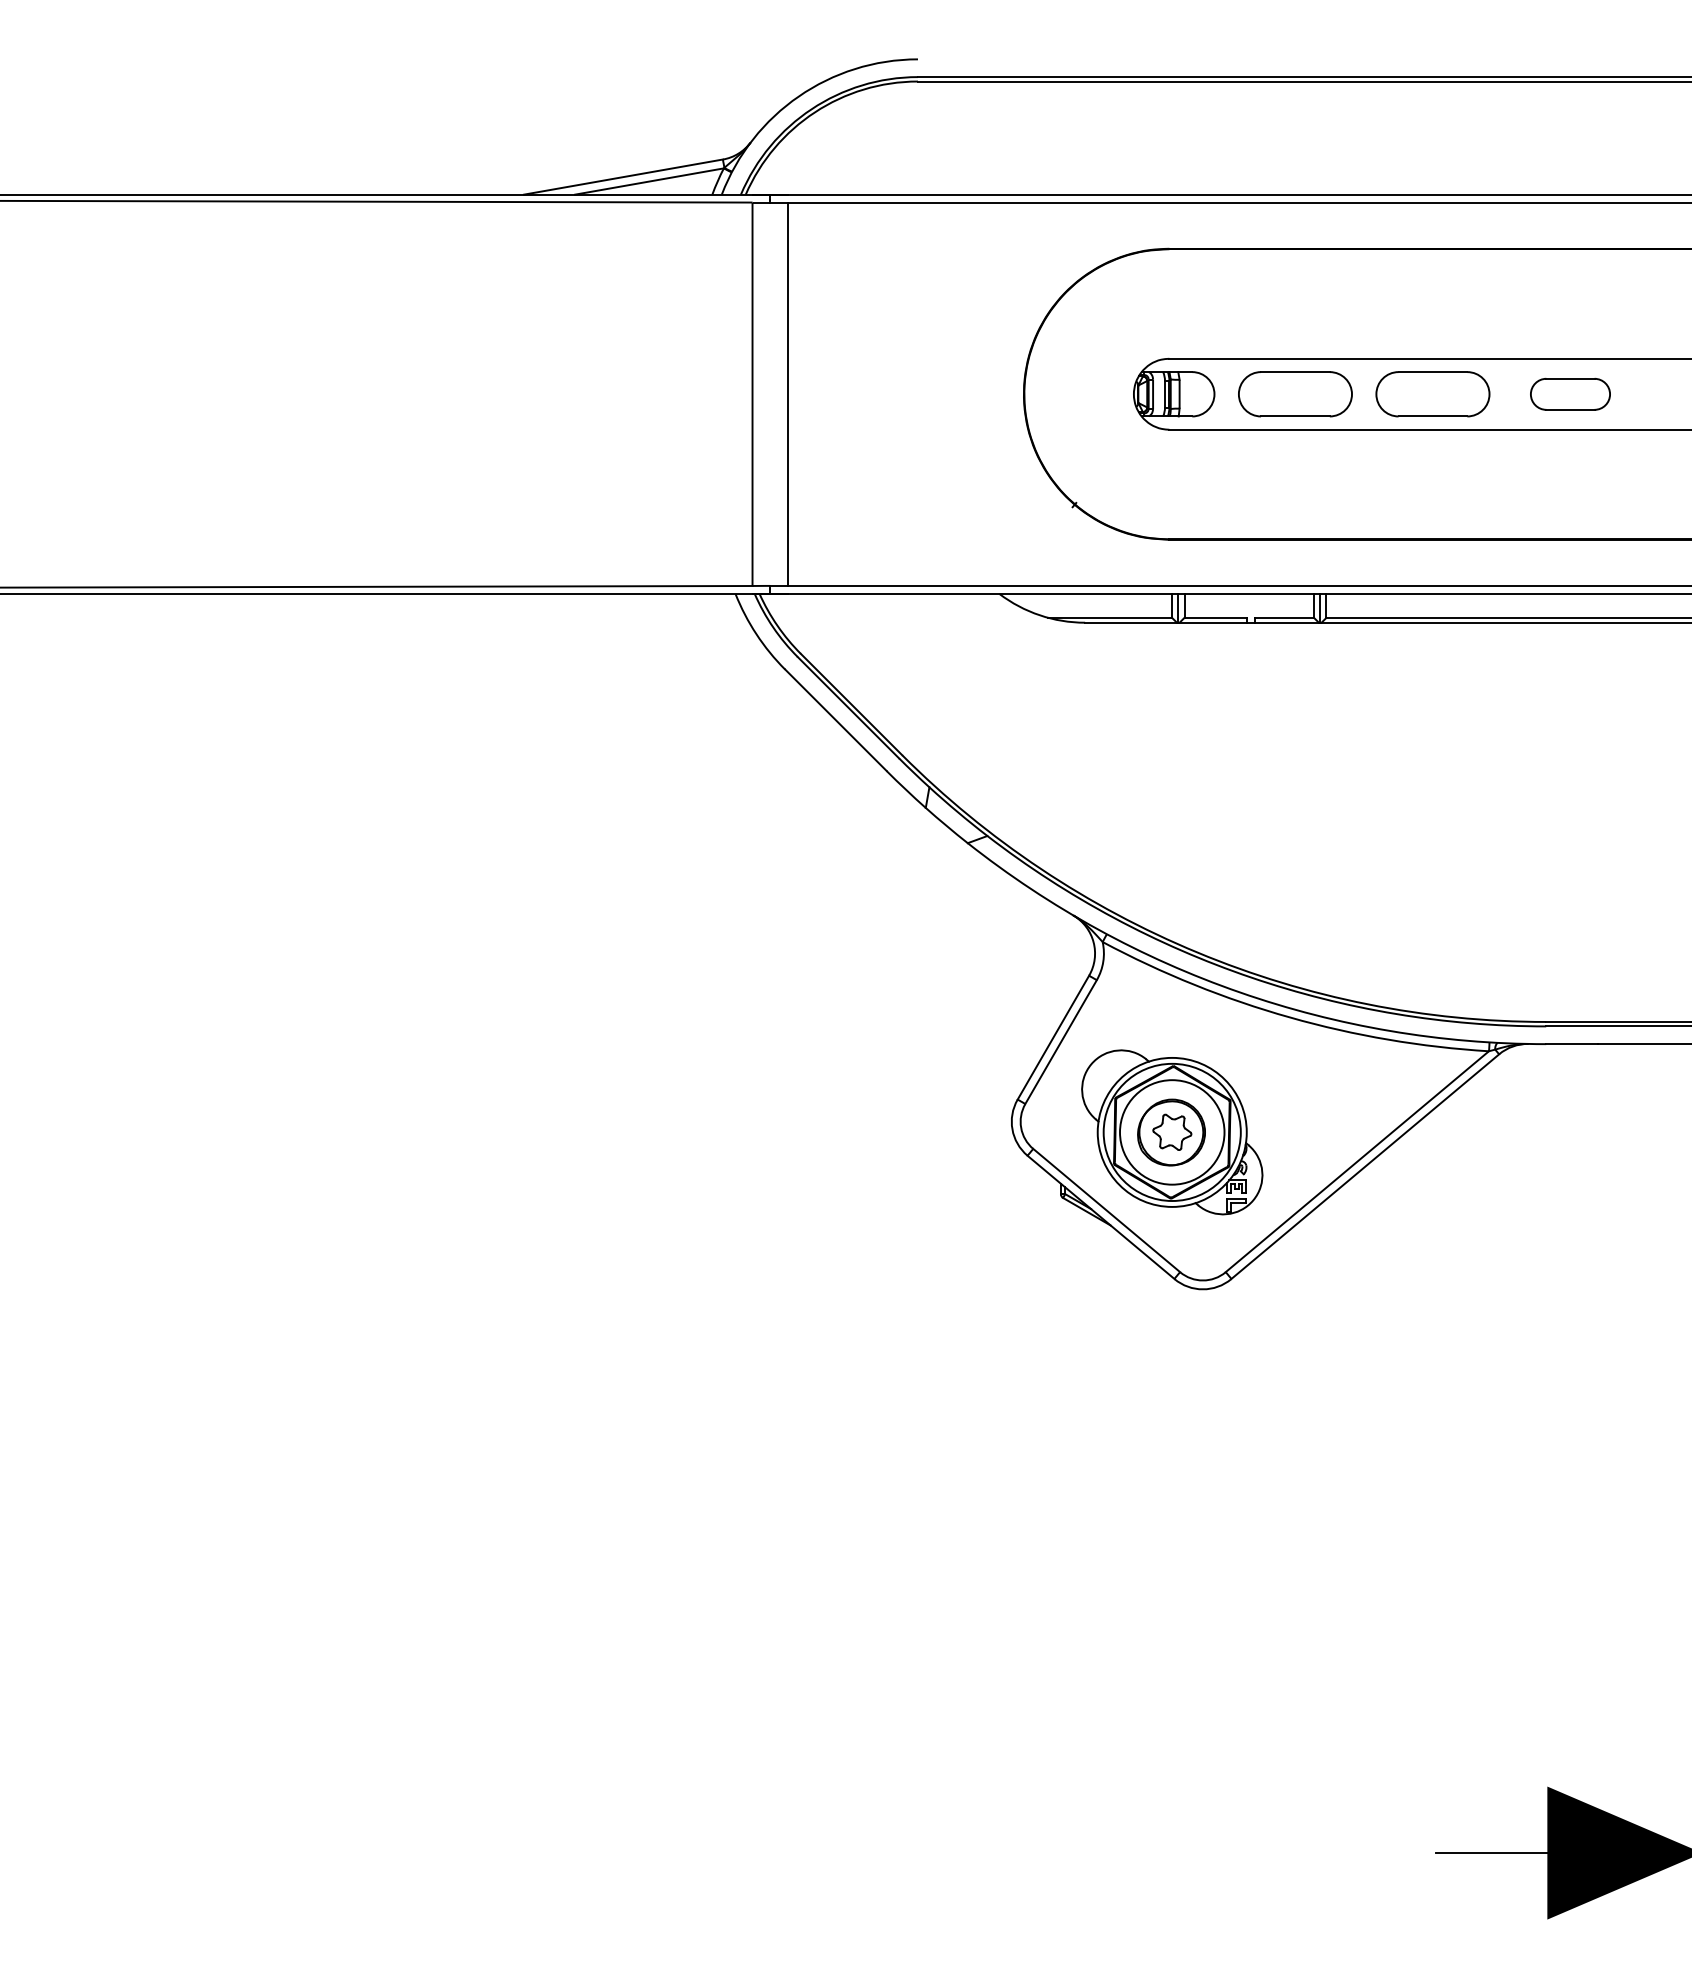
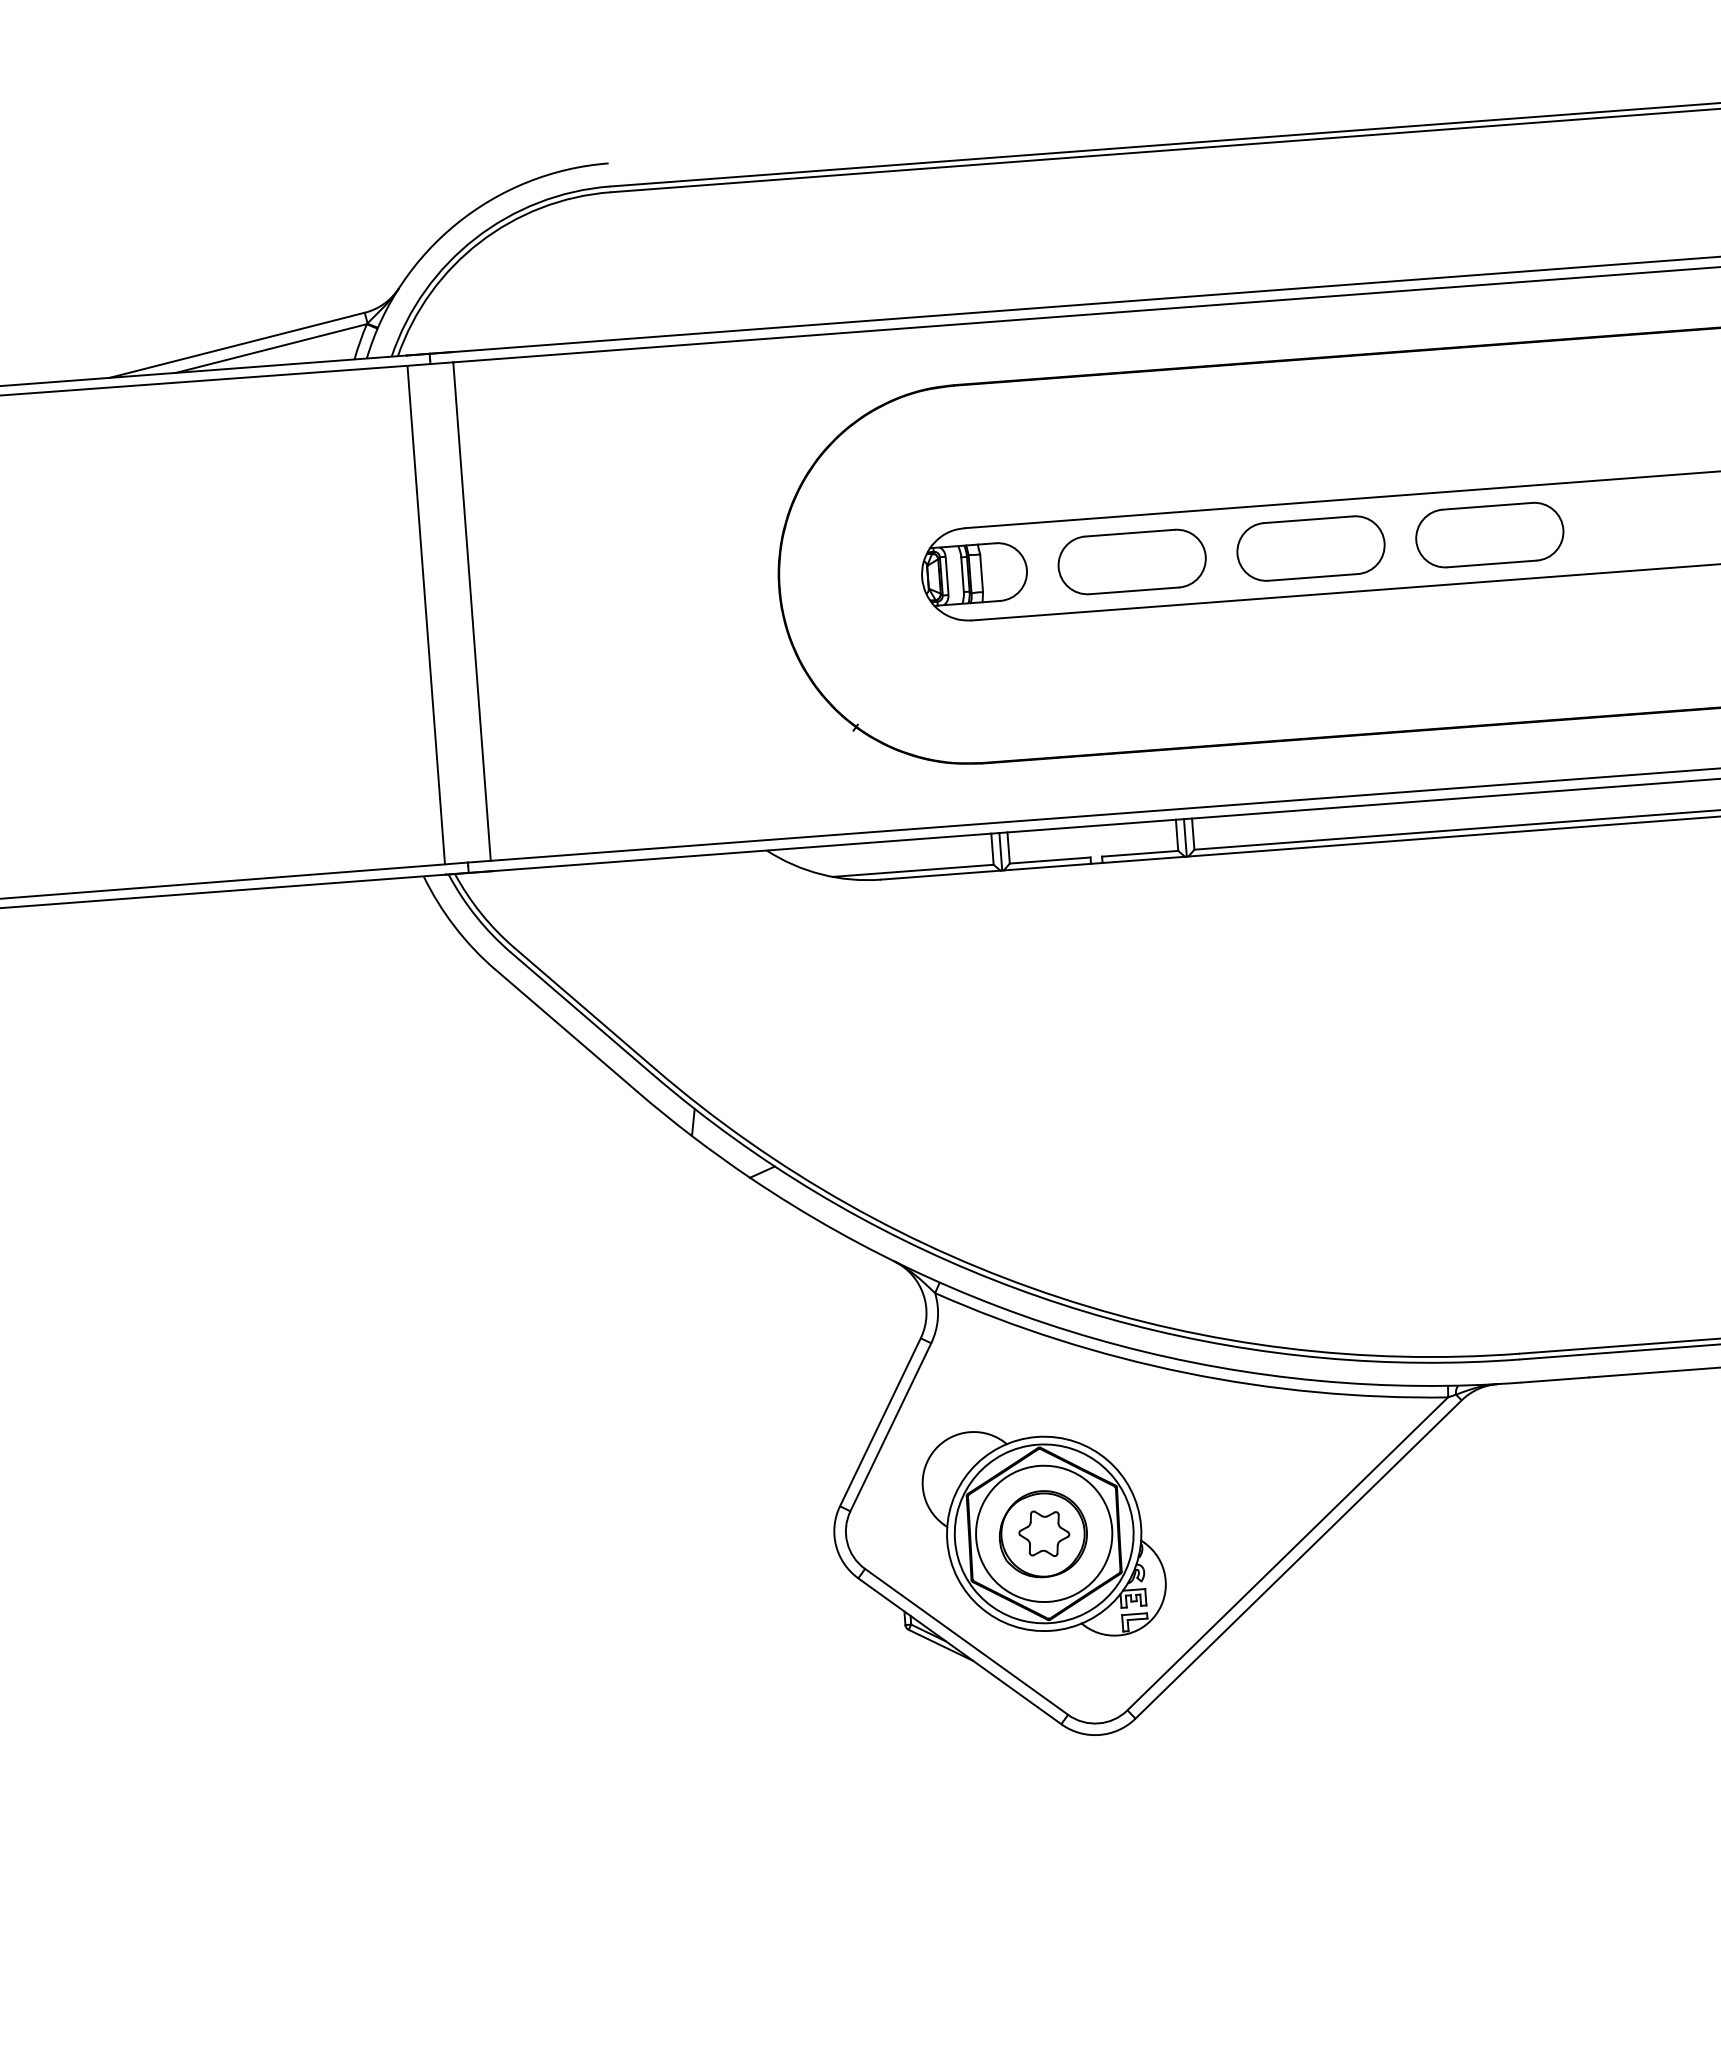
part: (1570, 394) -> (1489, 535), size x1.43

